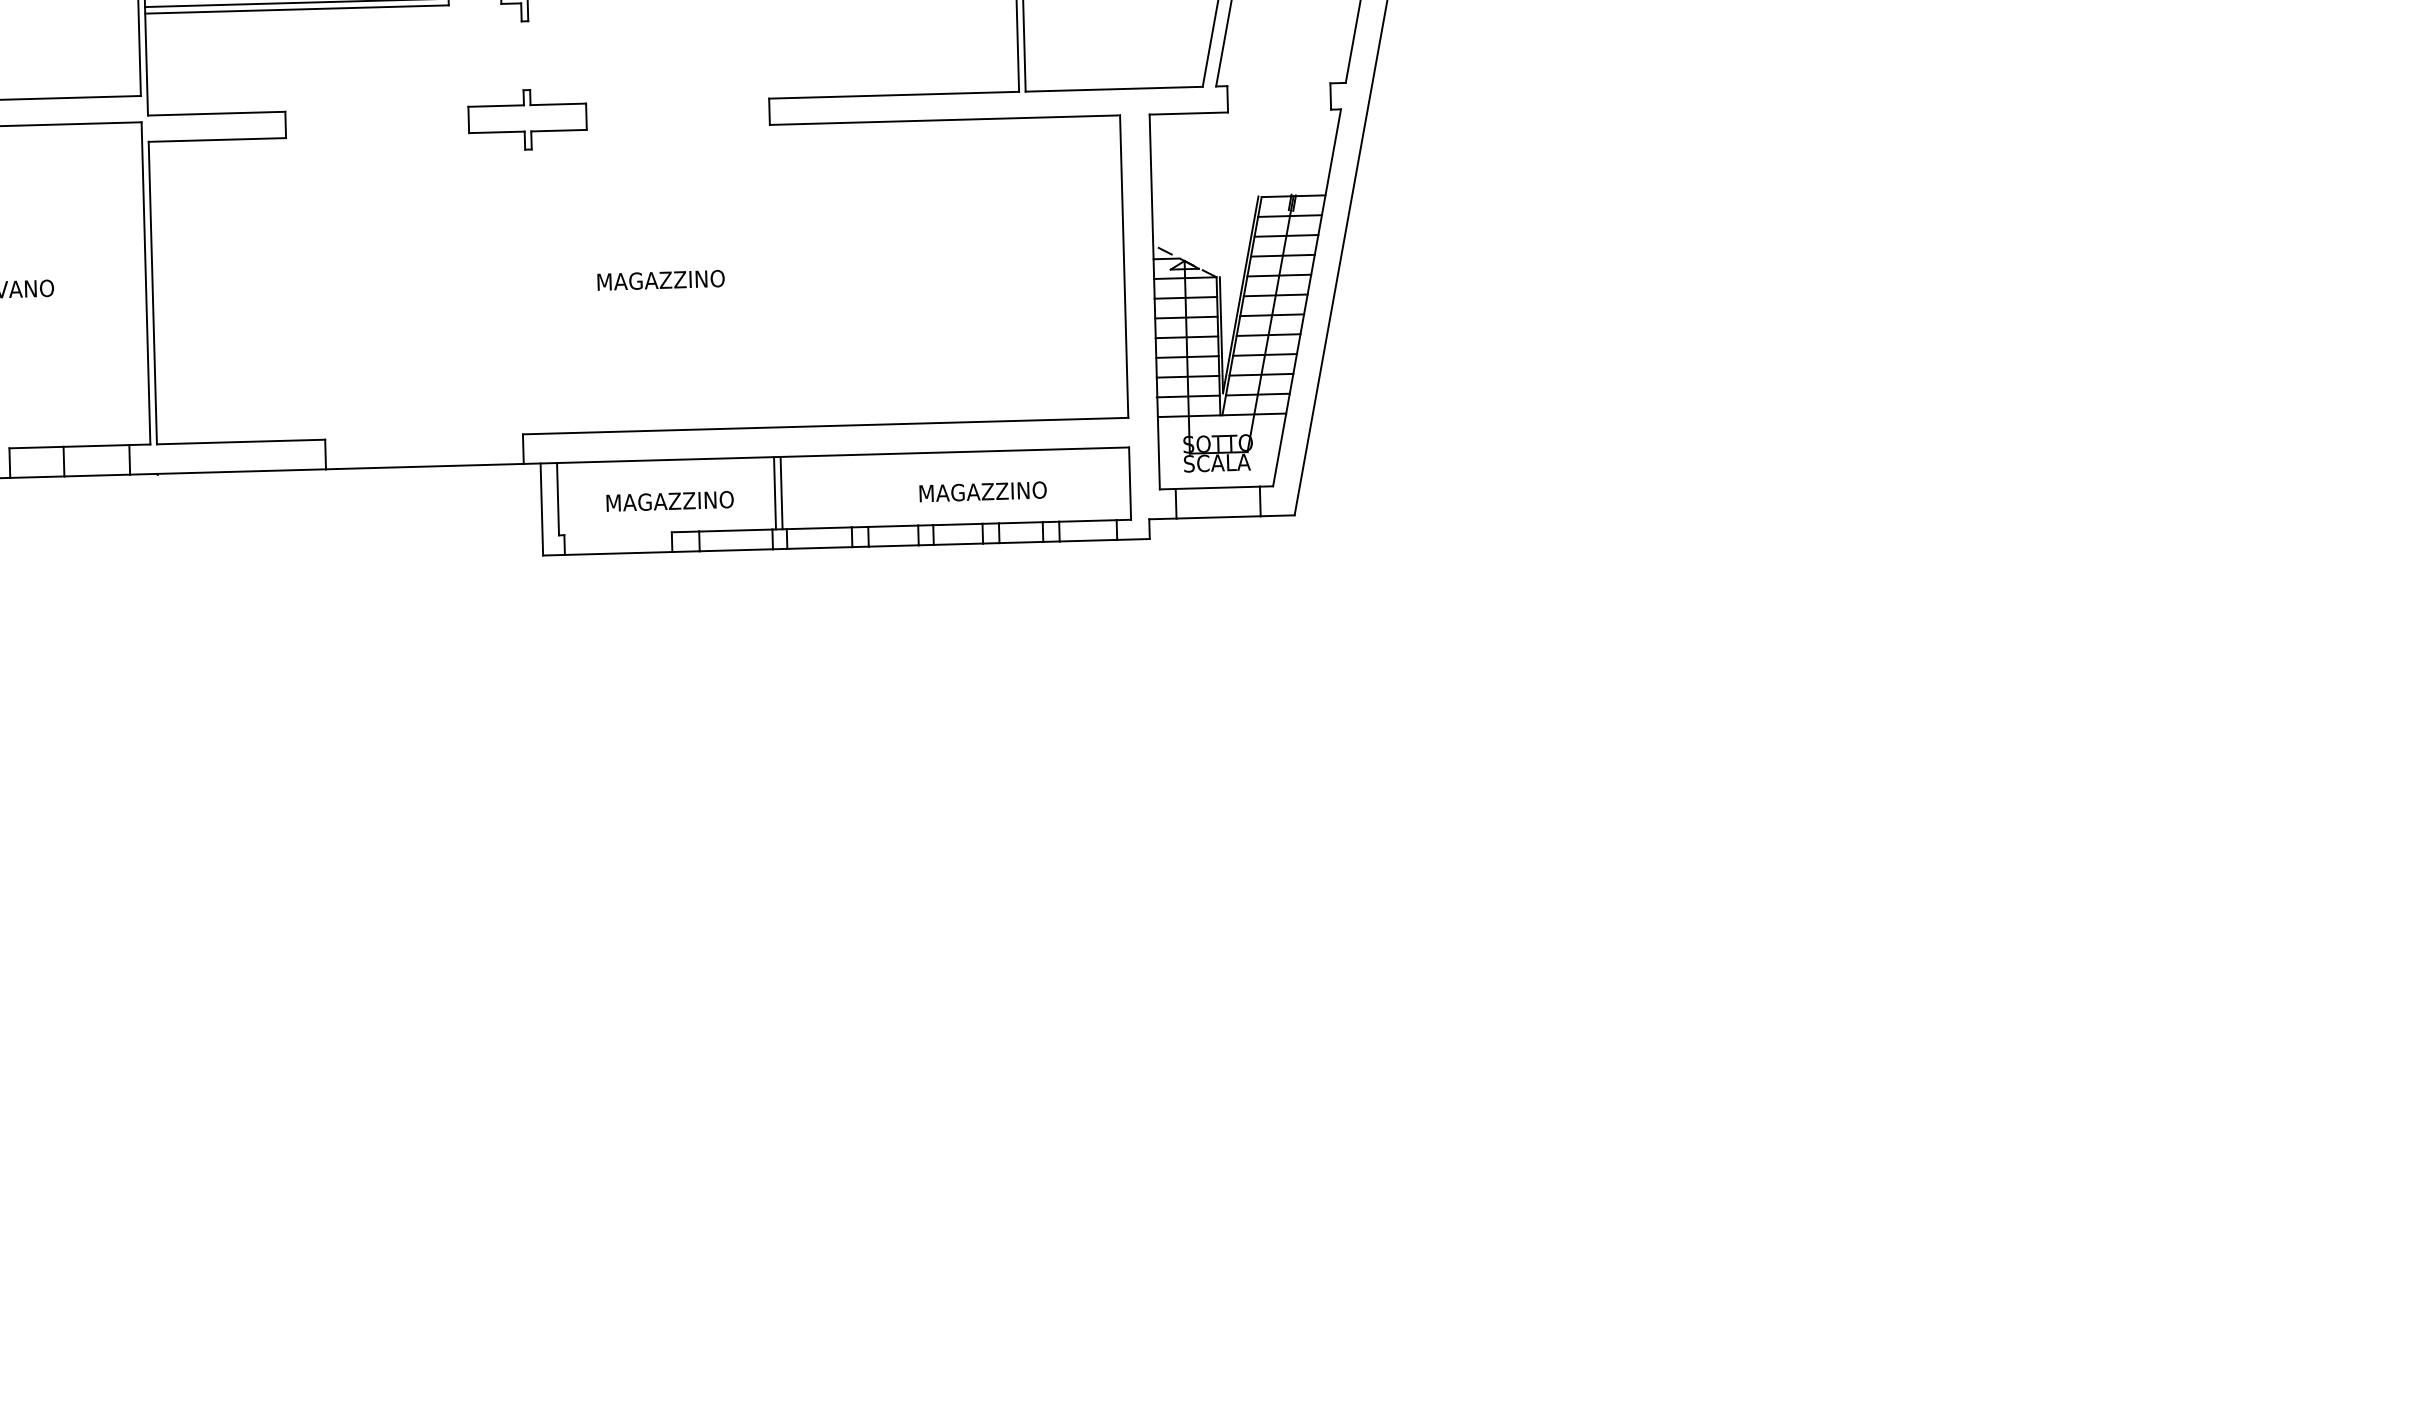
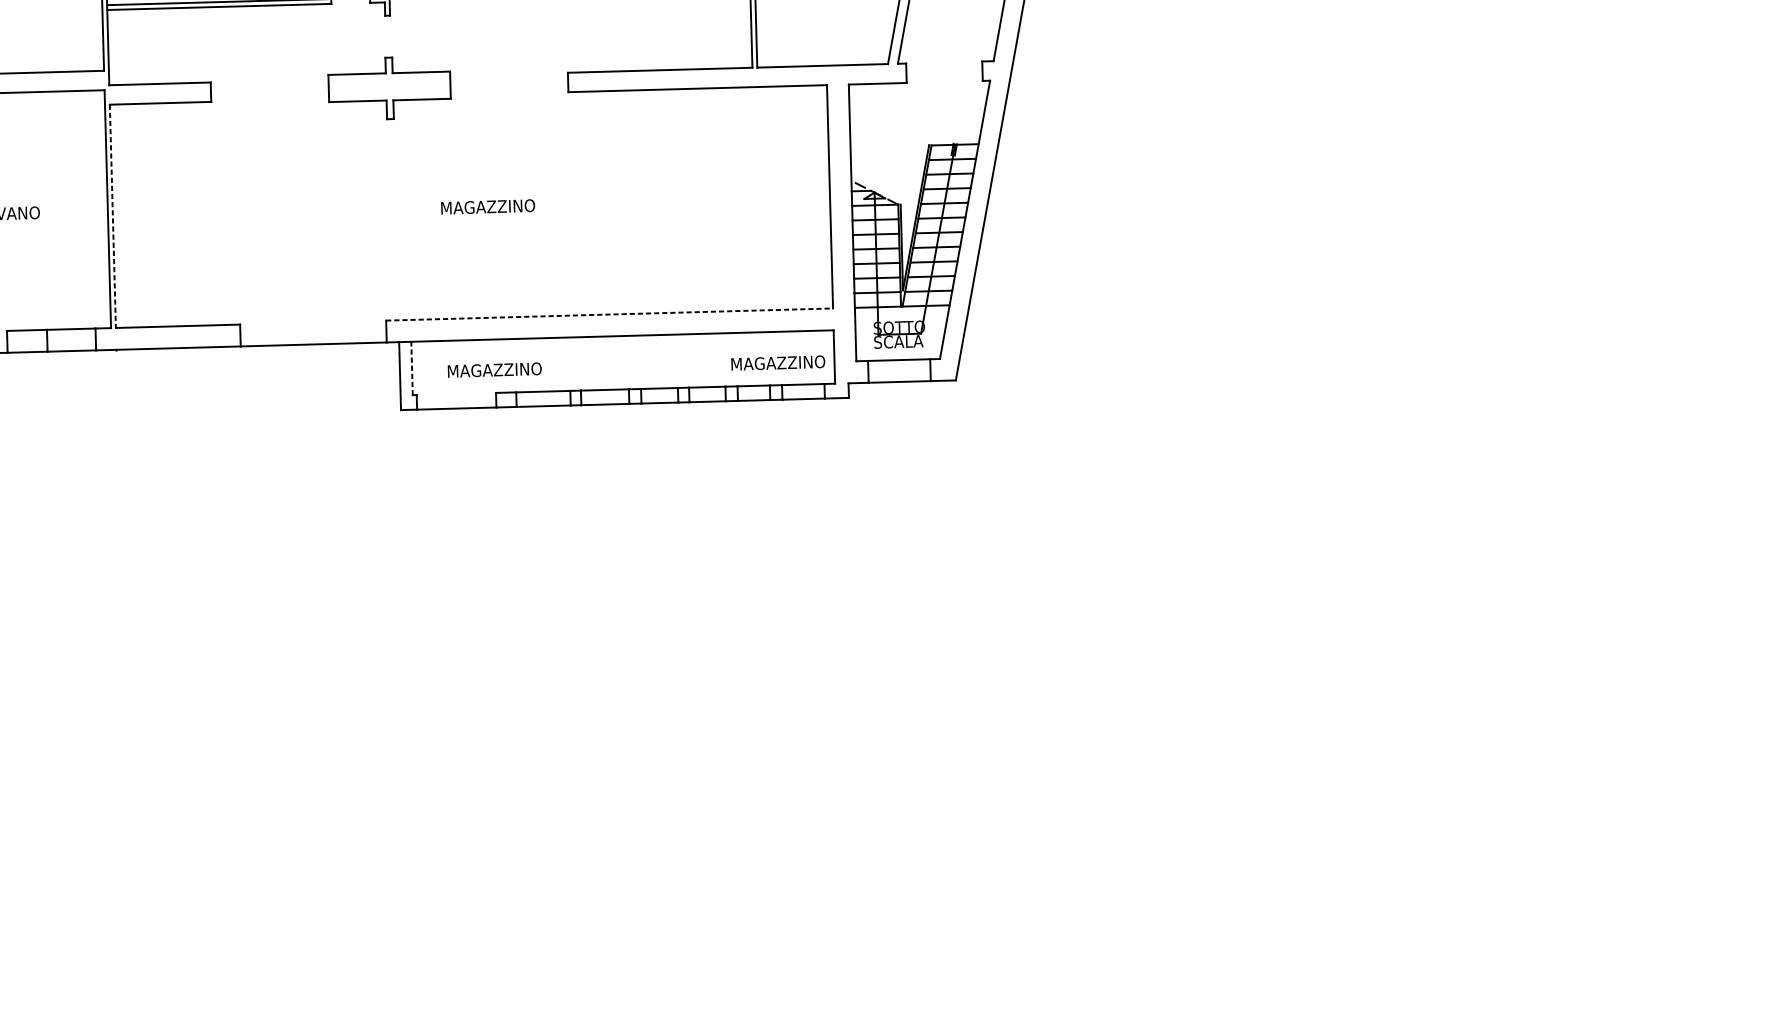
part: (527, 119) -> (389, 88), size x1.4
line: (152, 293) -> (112, 216), solid -> dashed
line: (825, 426) -> (609, 314), solid -> dashed
text: (982, 491) -> (777, 362), moved
line: (781, 492) -> (577, 363), removed
line: (775, 493) -> (572, 364), removed
line: (558, 498) -> (412, 367), solid -> dashed

